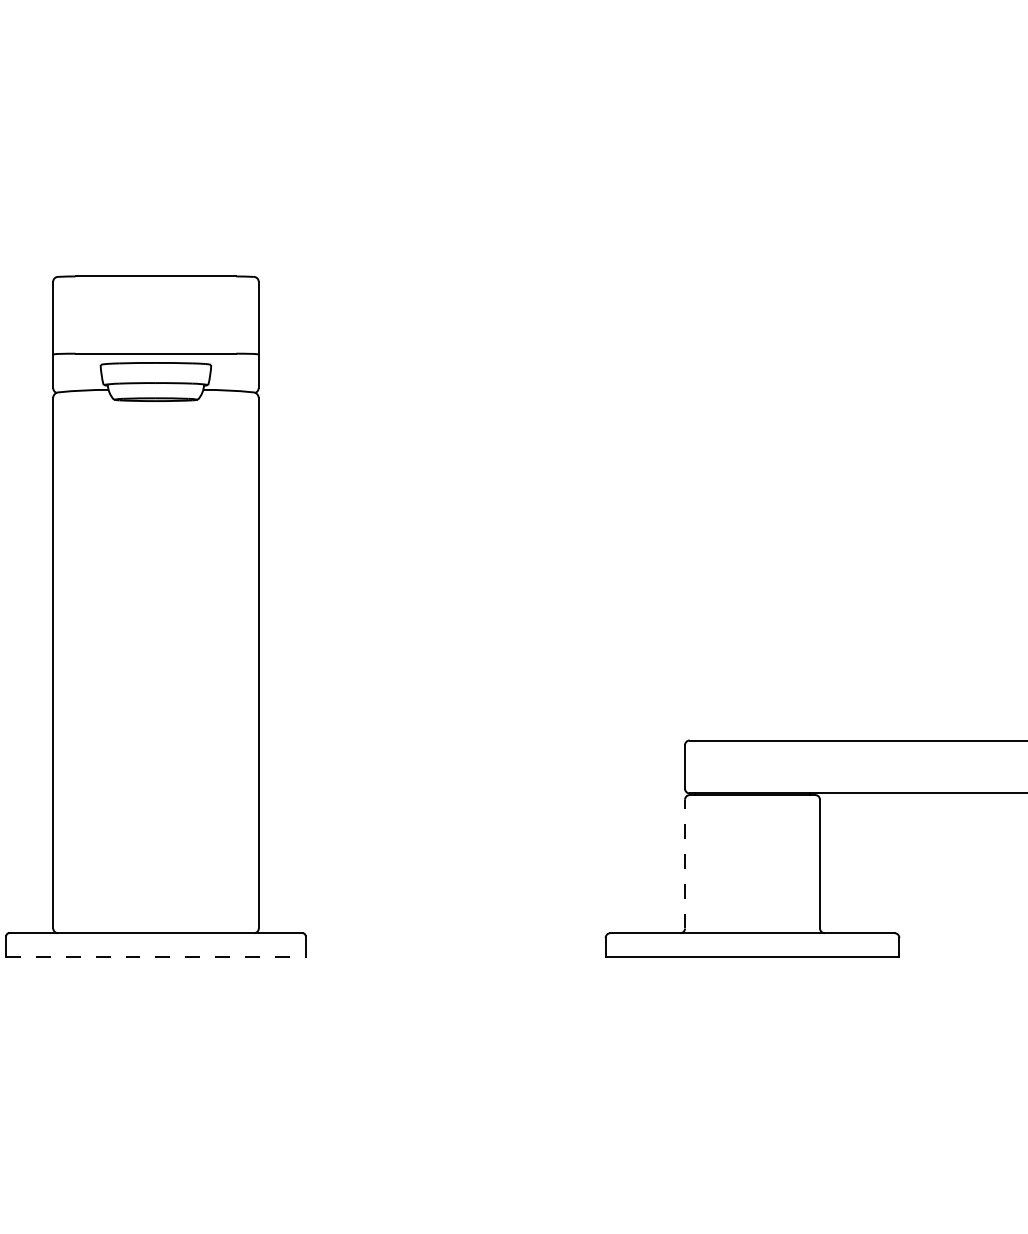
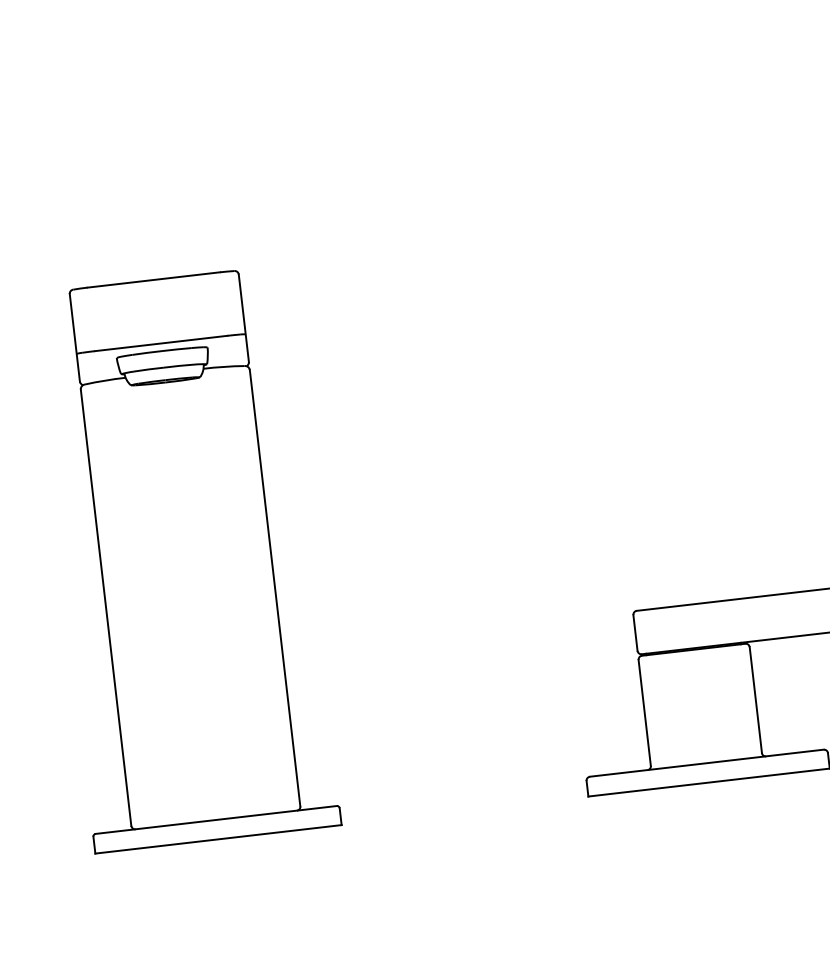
line: (684, 863) -> (644, 712), dashed -> solid
line: (155, 956) -> (218, 839), dashed -> solid

